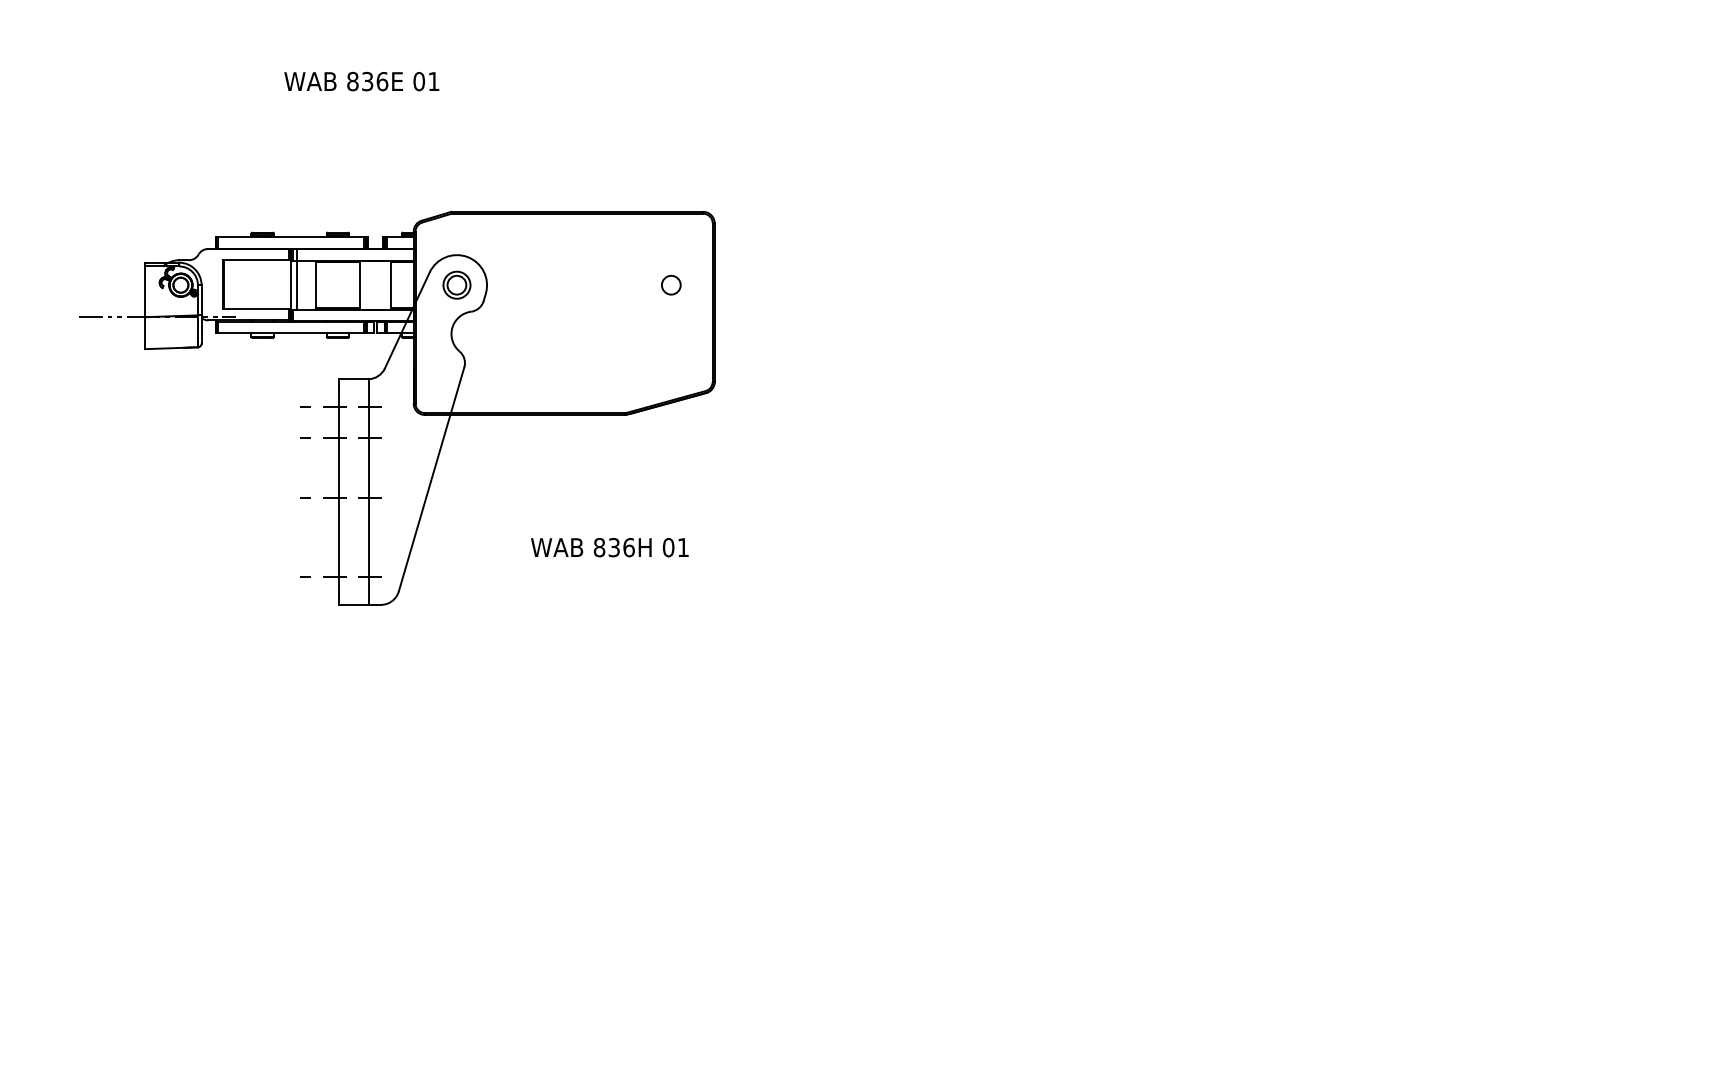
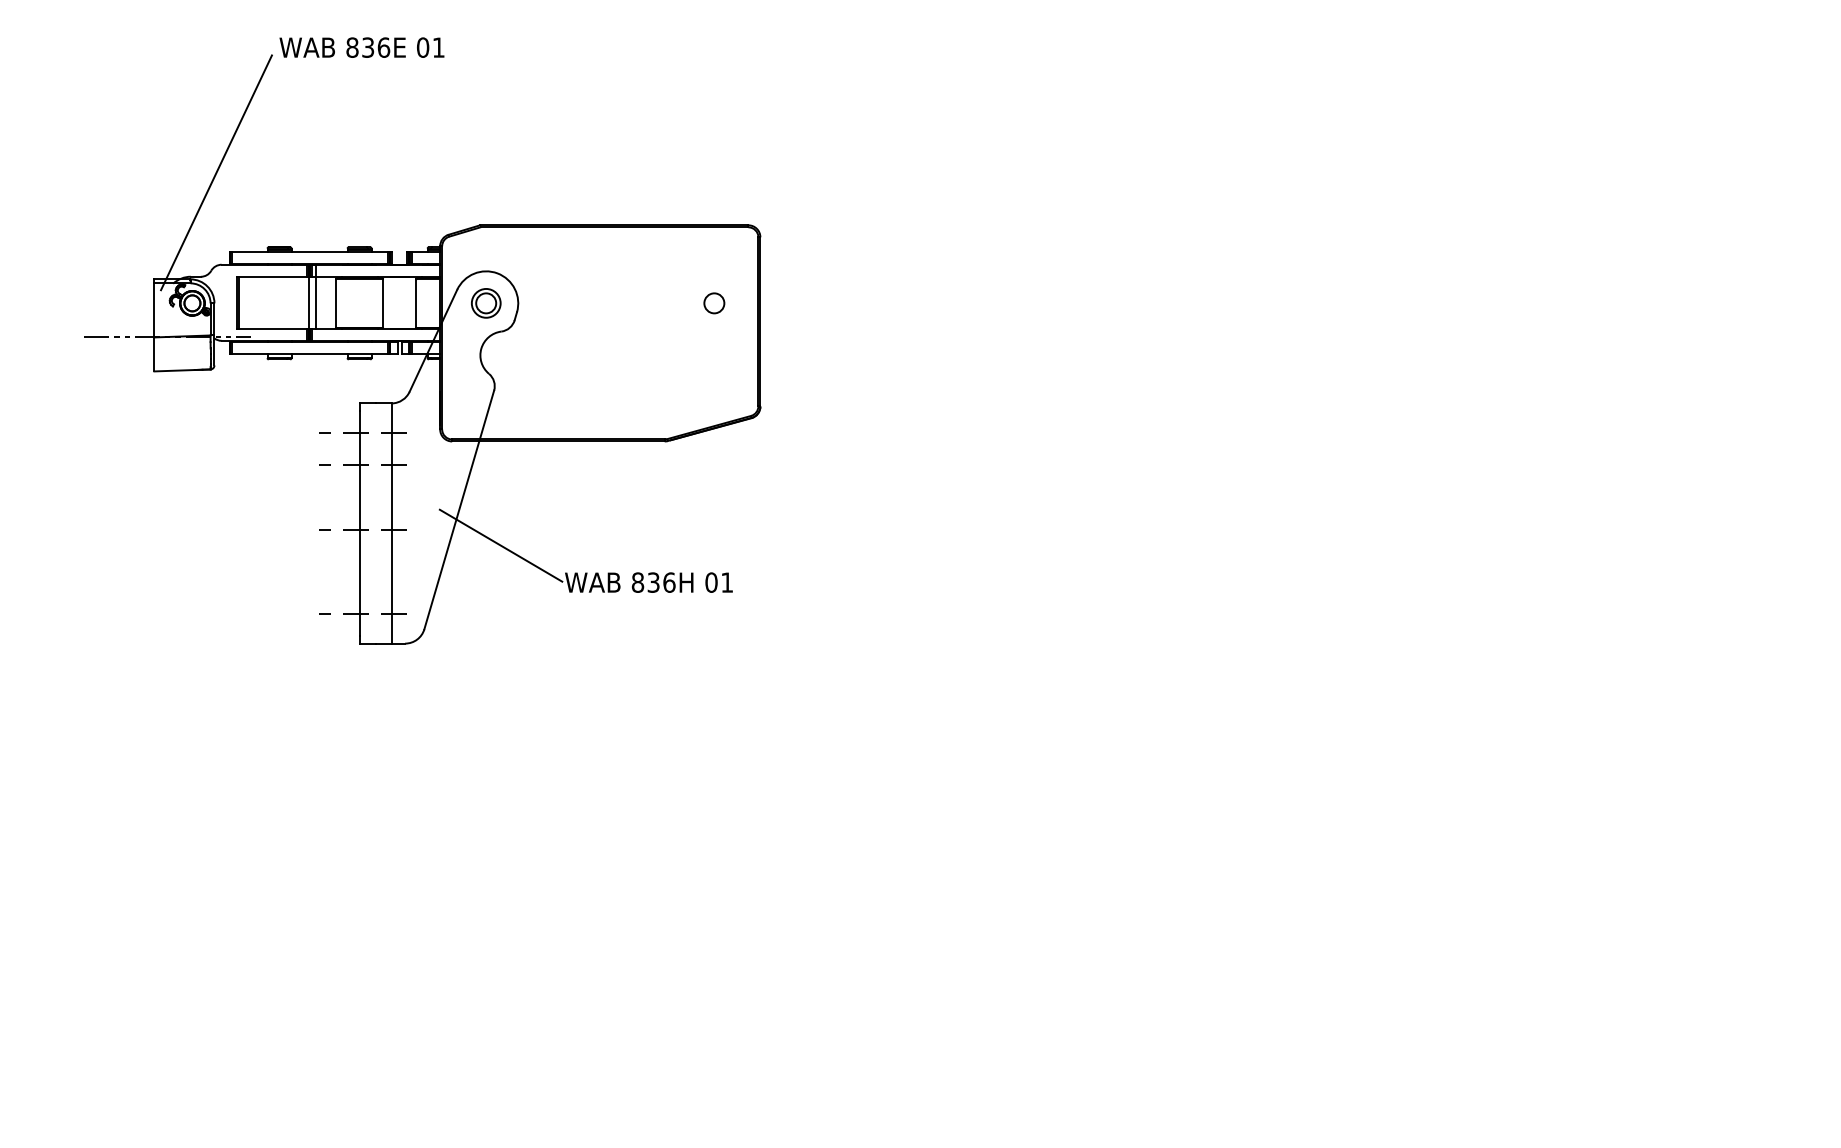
text: (361, 81) -> (361, 47), moved
line: (203, 162) -> (216, 172), added
line: (470, 512) -> (500, 545), added

